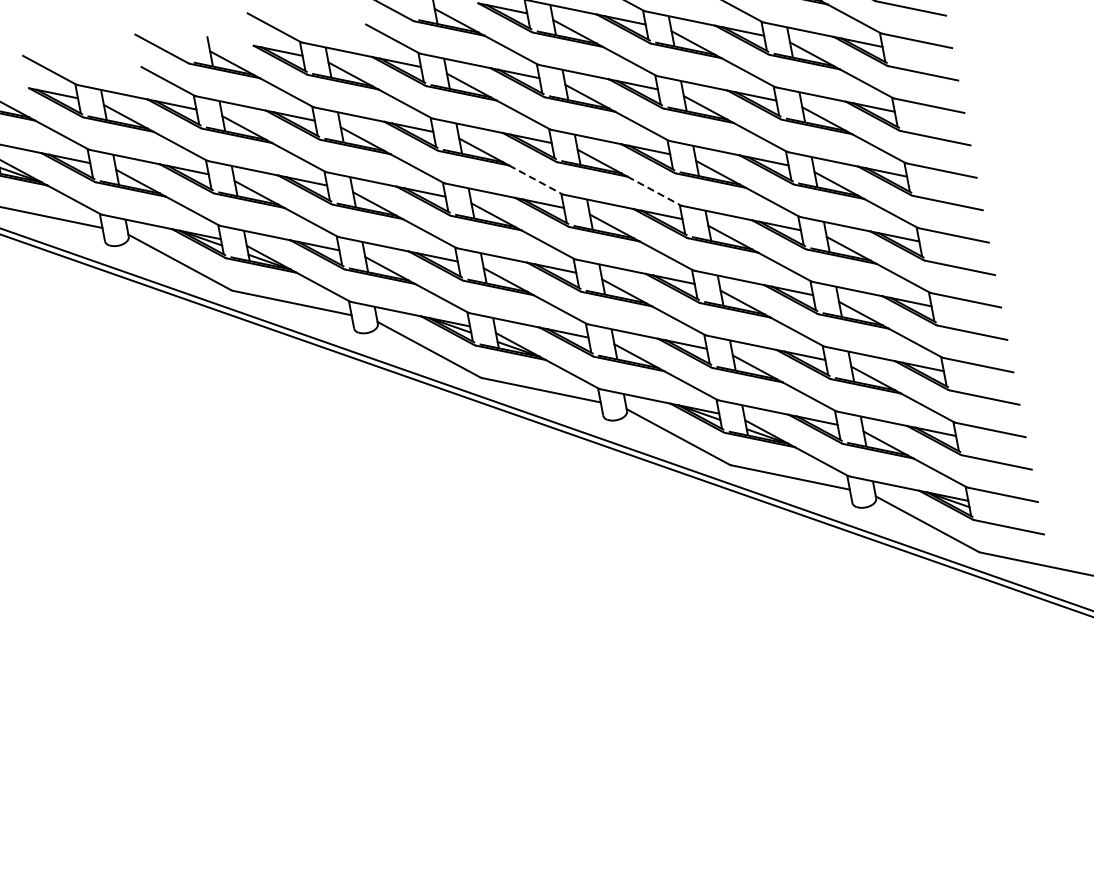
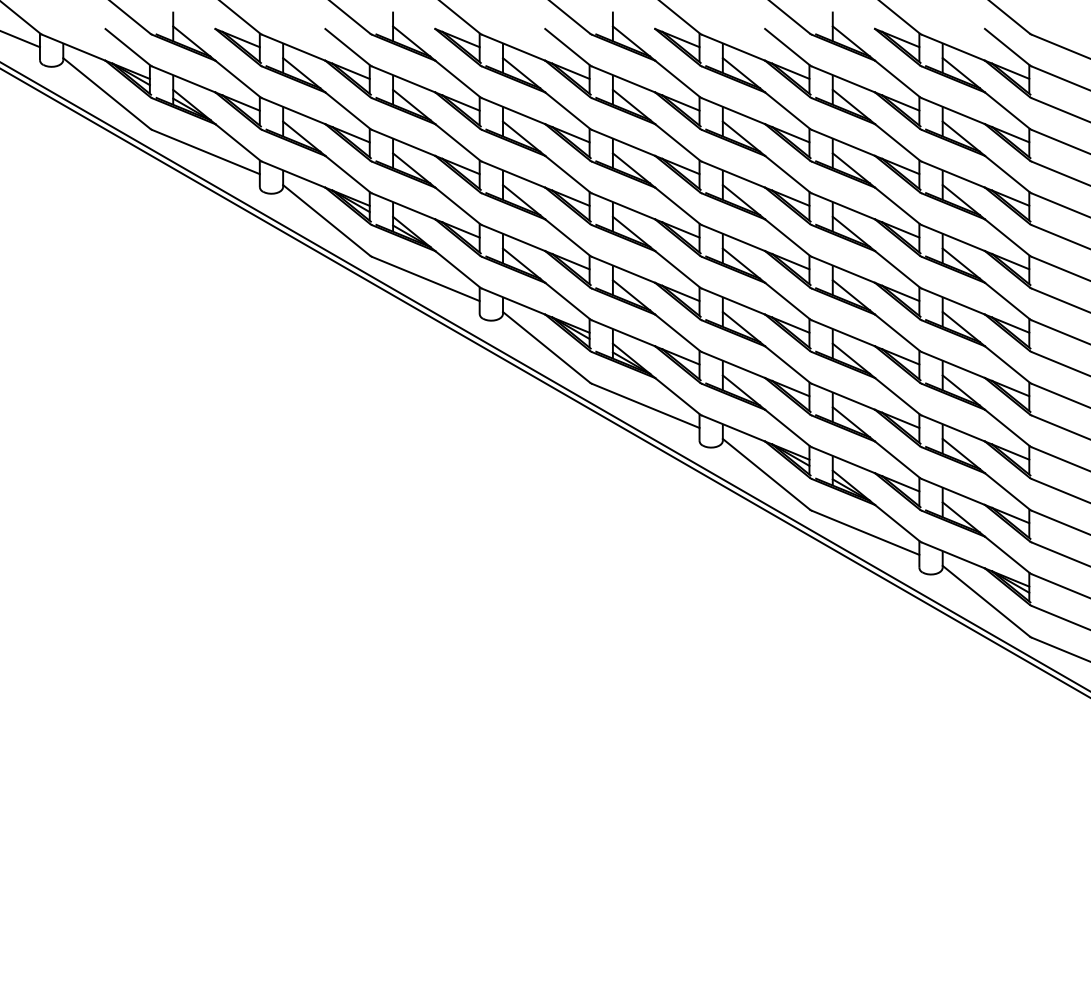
line: (535, 179) -> (677, 205), dashed -> solid
line: (653, 190) -> (787, 237), dashed -> solid

